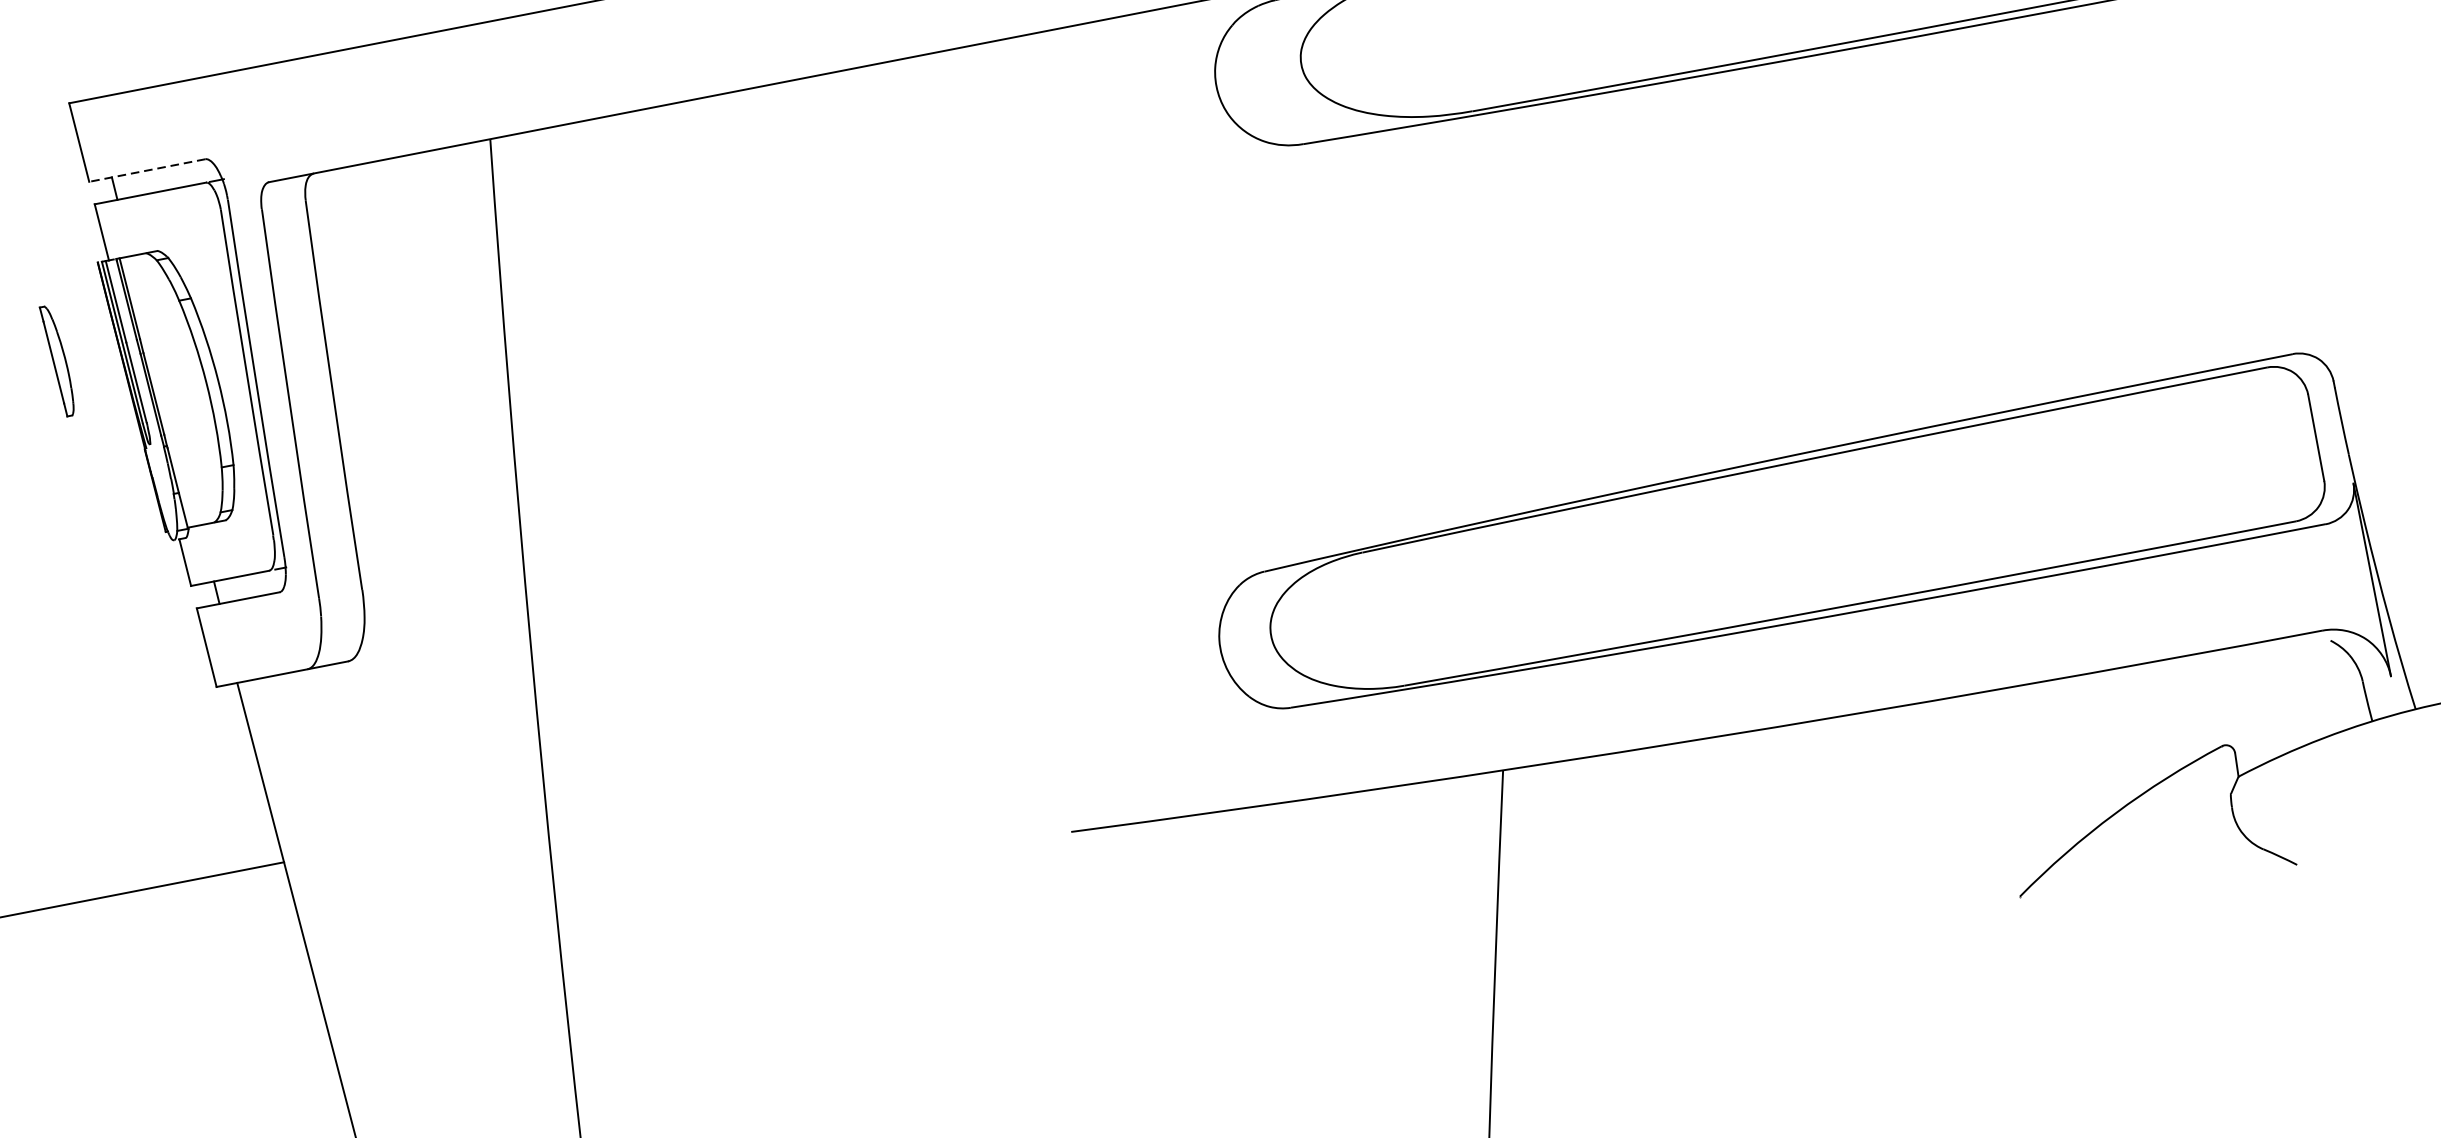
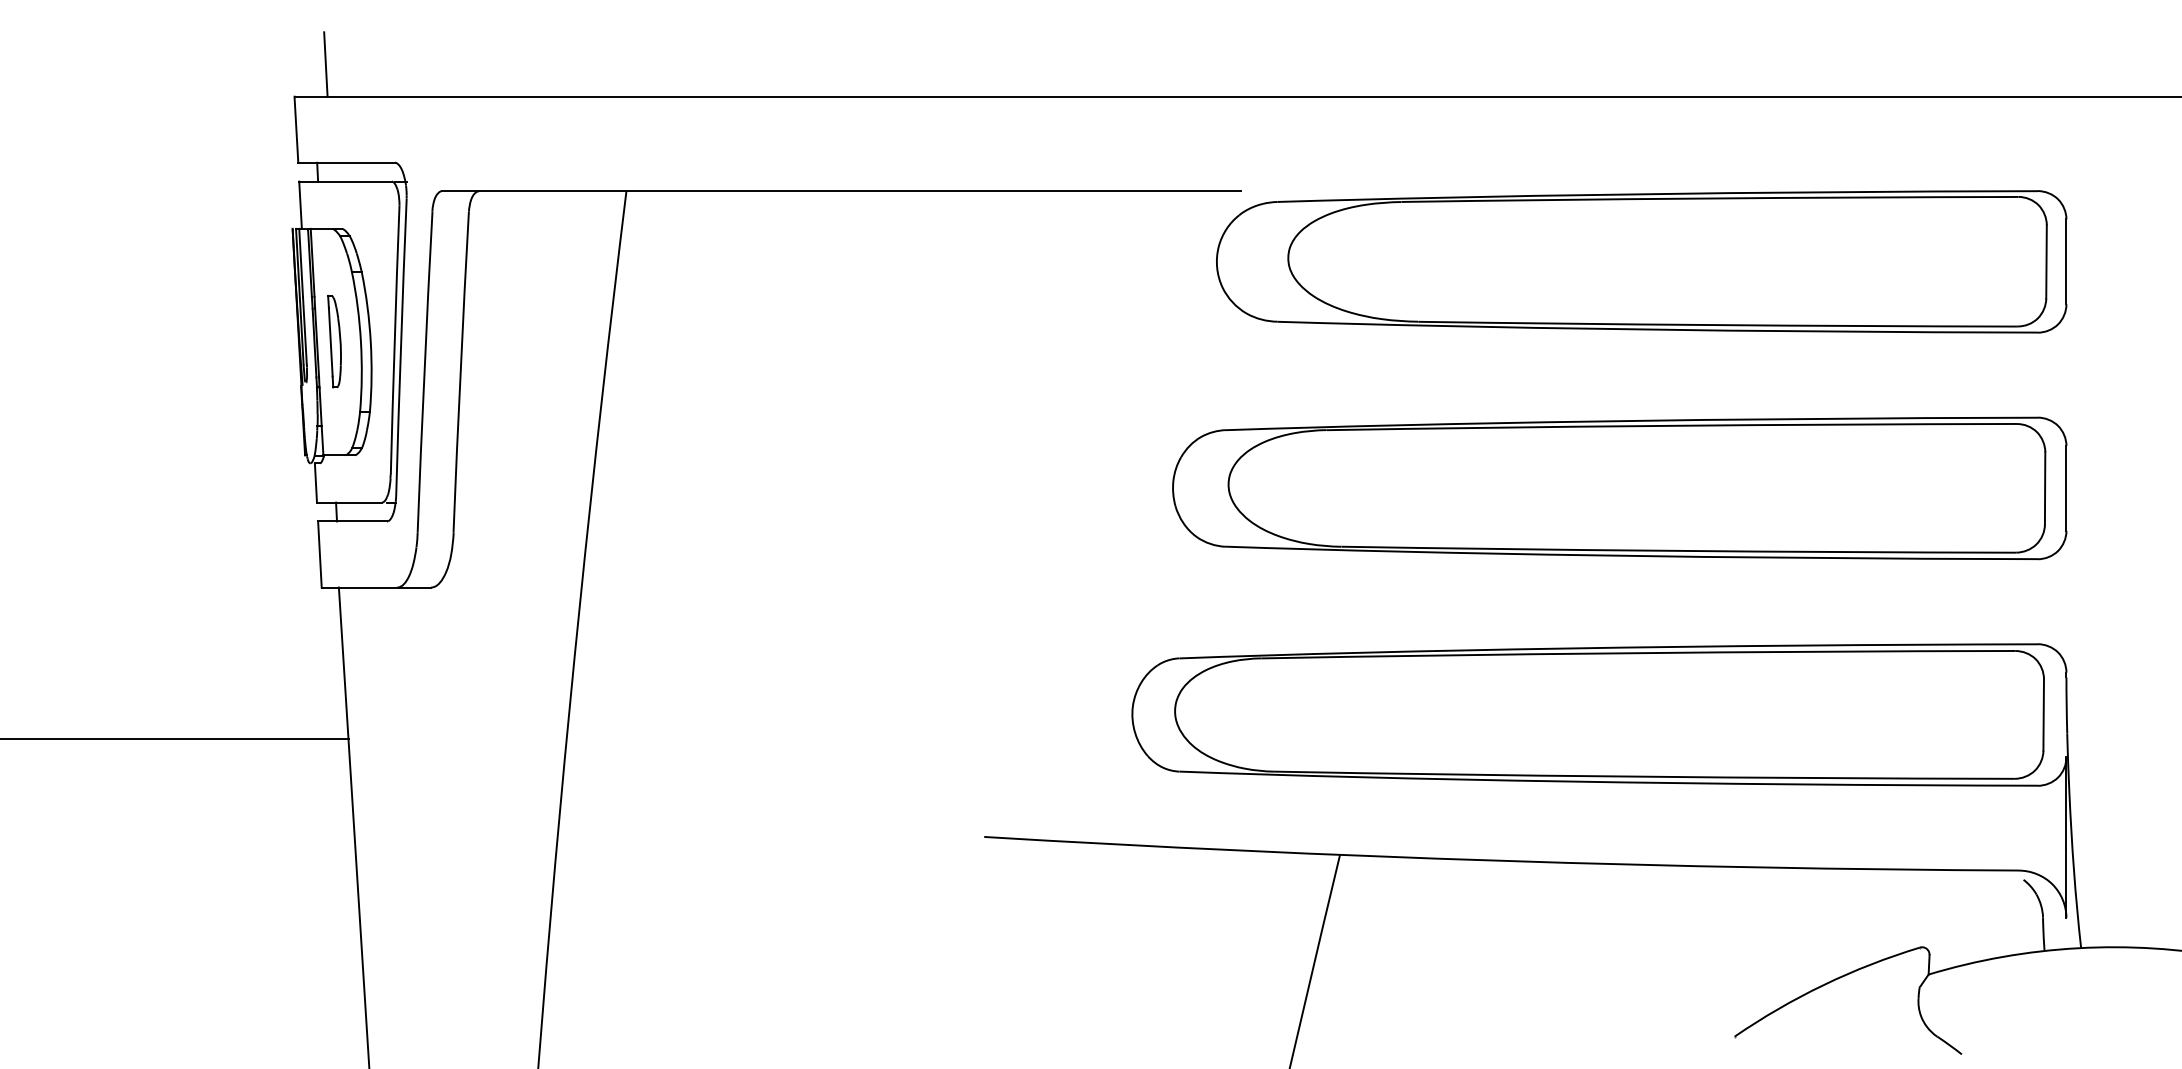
line: (98, 57) -> (325, 64), added
line: (147, 170) -> (346, 162), dashed -> solid
part: (1753, 264) -> (1619, 488), added
part: (58, 360) -> (334, 341), moved

